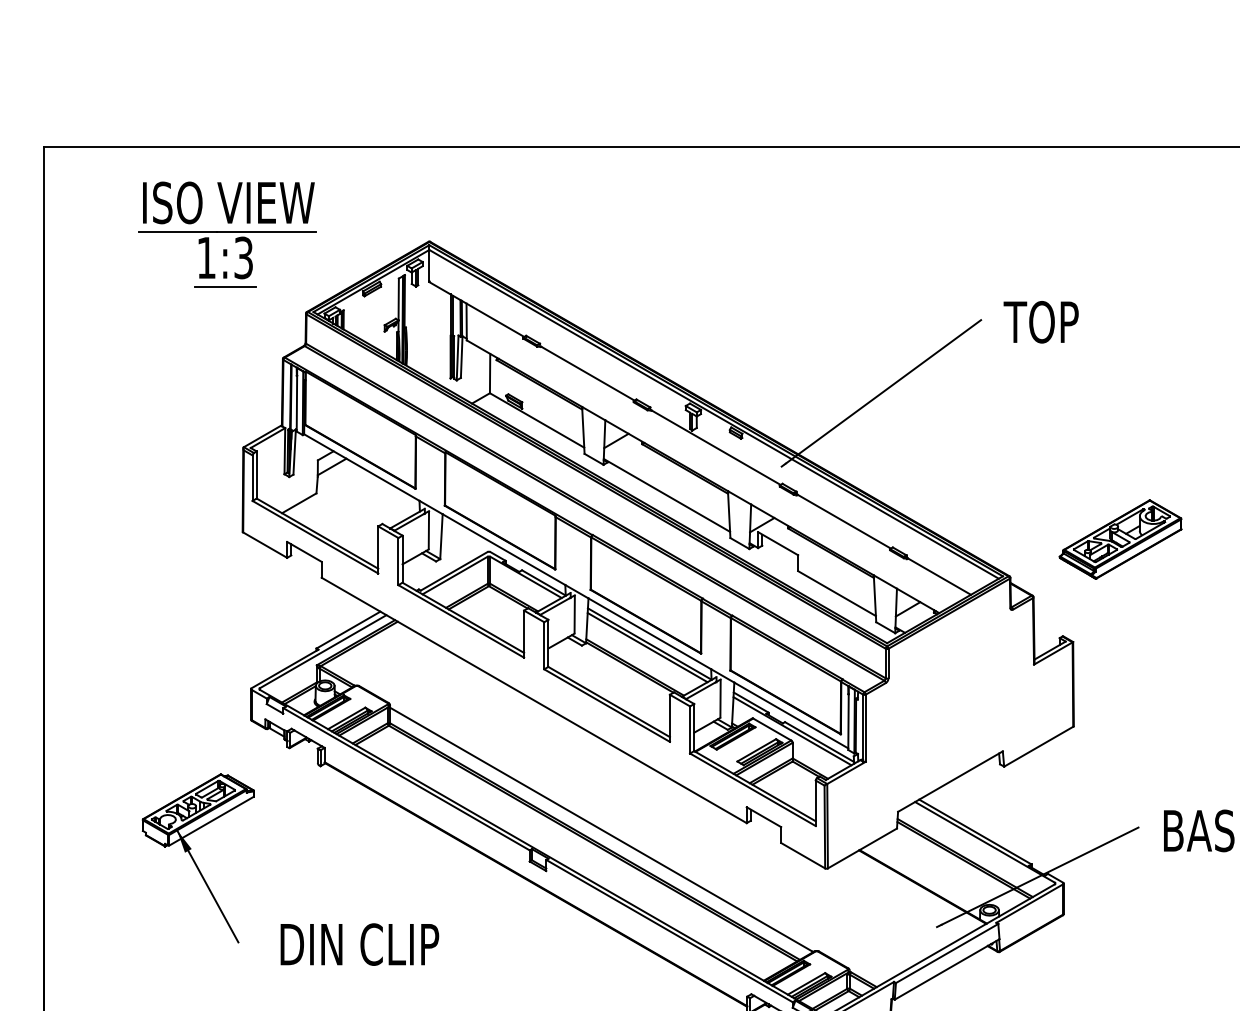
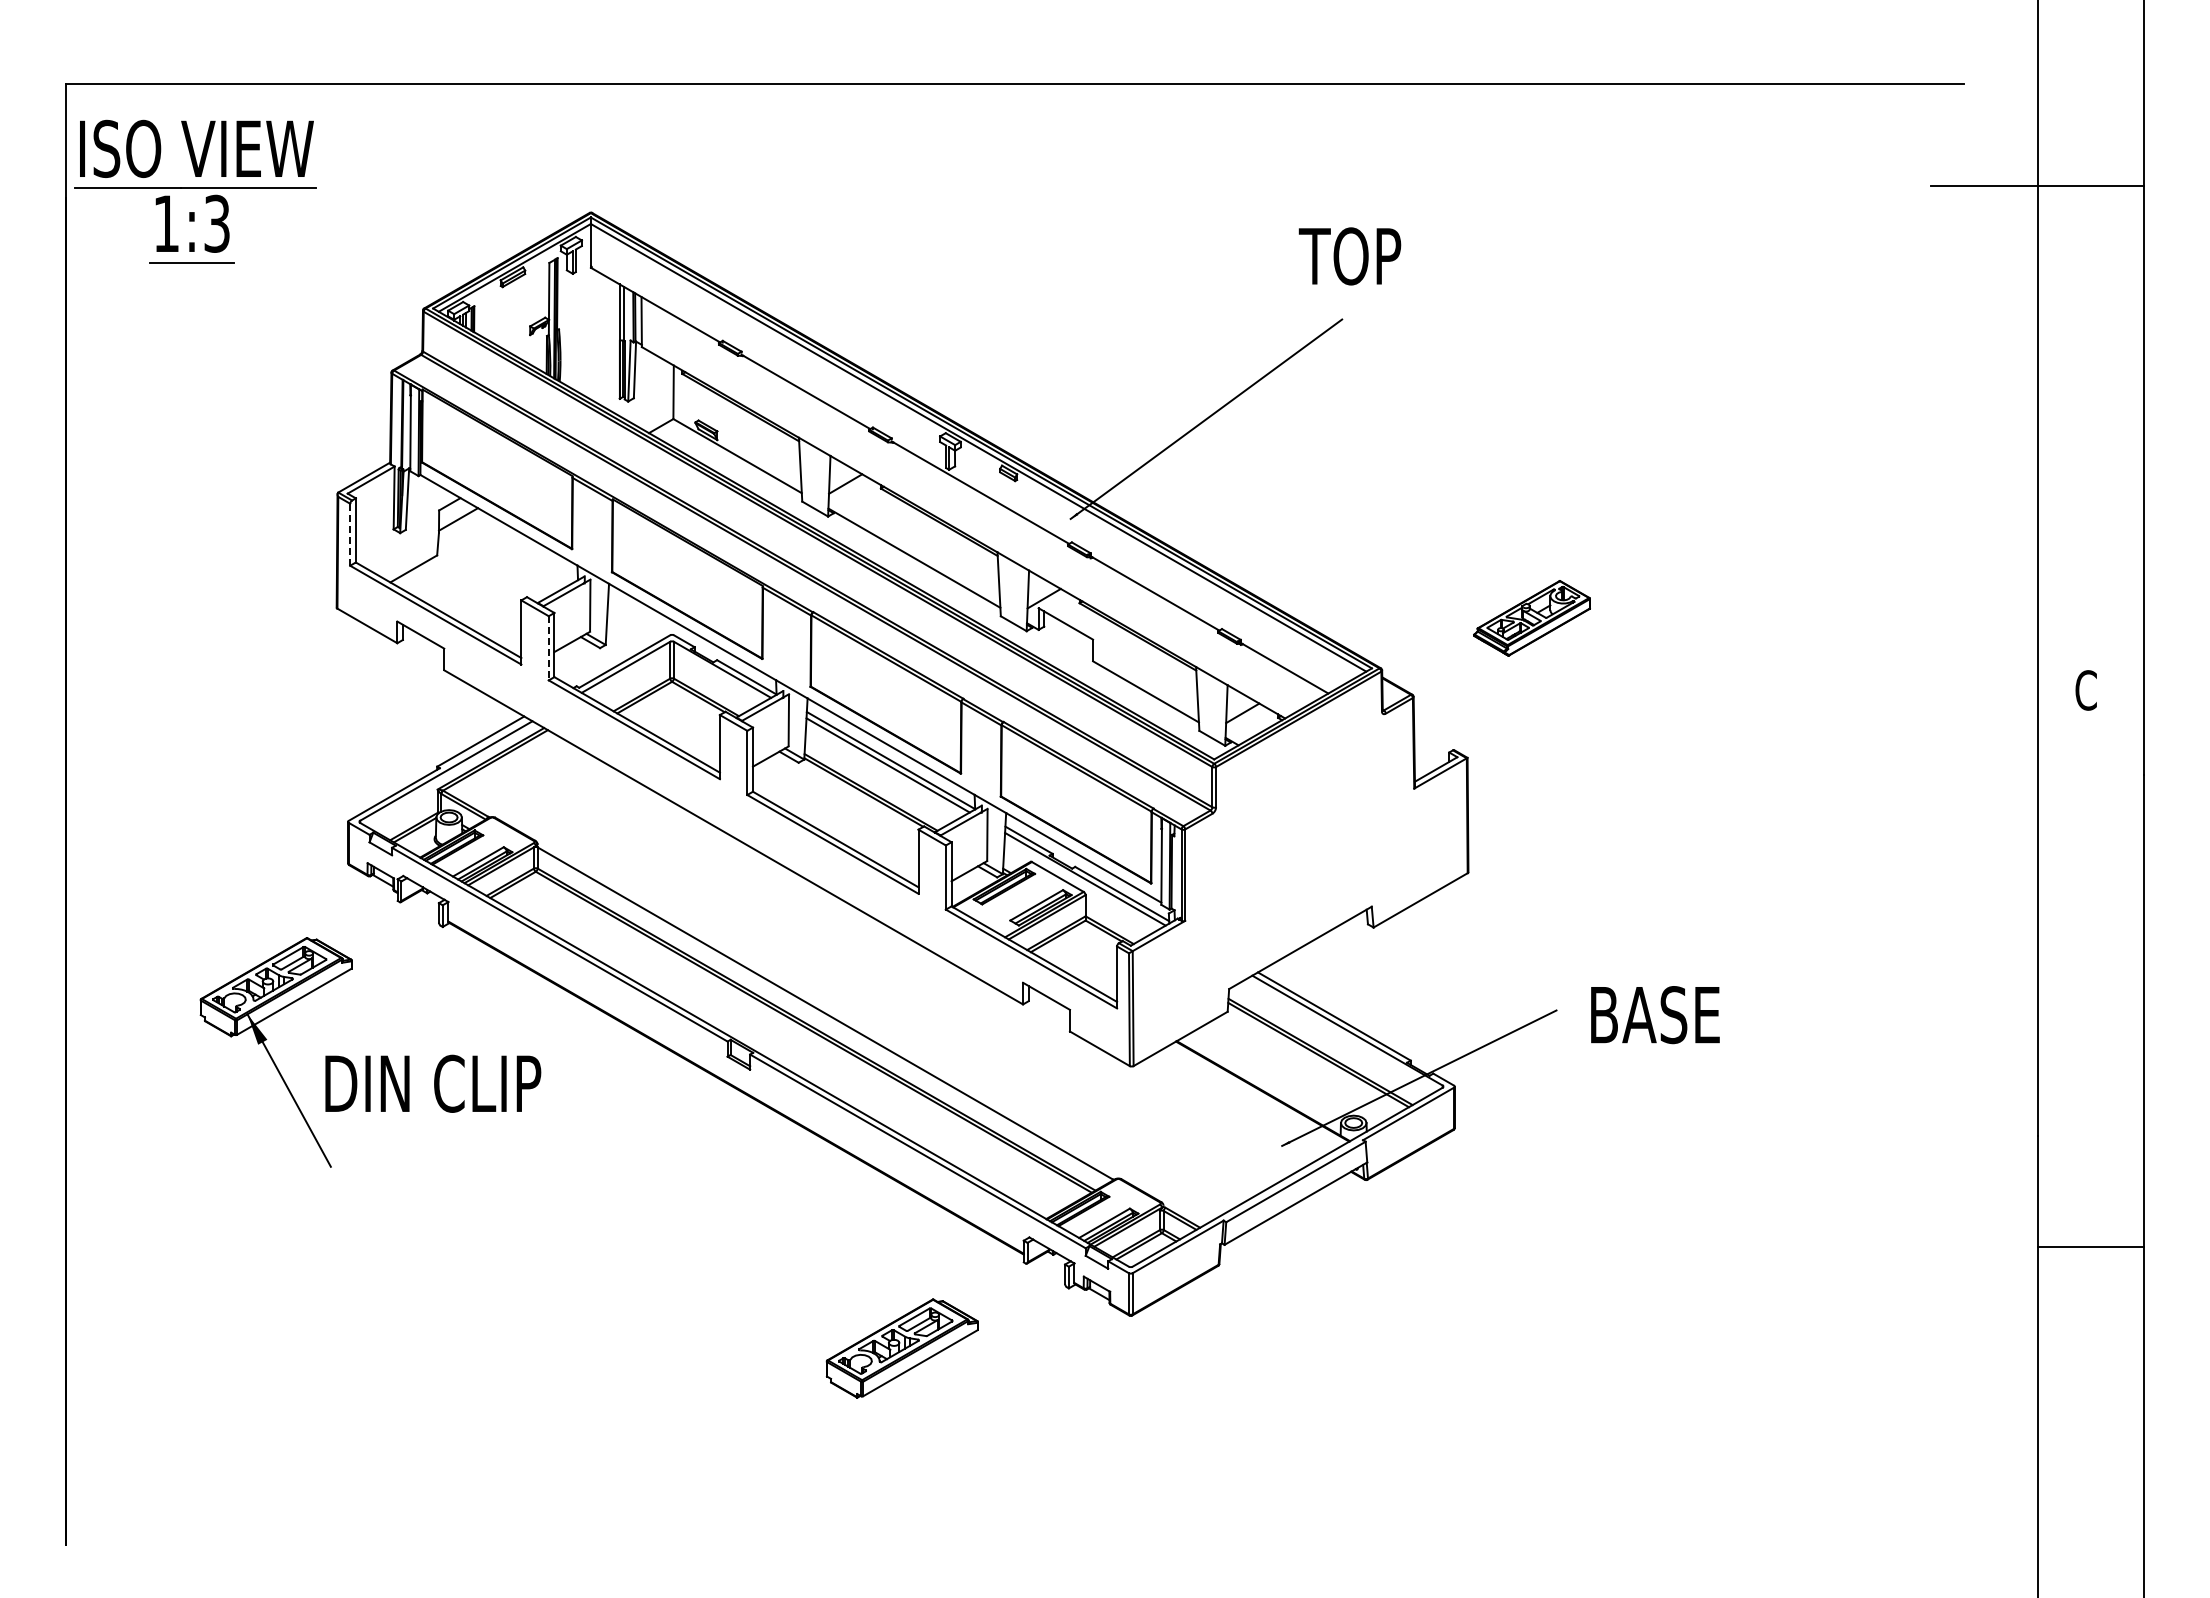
part: (227, 234) -> (195, 191), moved
text: (1040, 322) -> (1349, 256), moved
line: (252, 478) -> (350, 534), solid -> dashed
part: (1120, 539) -> (1531, 618), size x0.7
line: (398, 561) -> (548, 648), solid -> dashed
text: (360, 944) -> (433, 1083), moved

